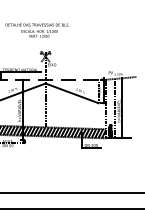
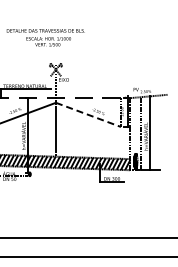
line: (72, 93) -> (88, 114), solid -> dashed

